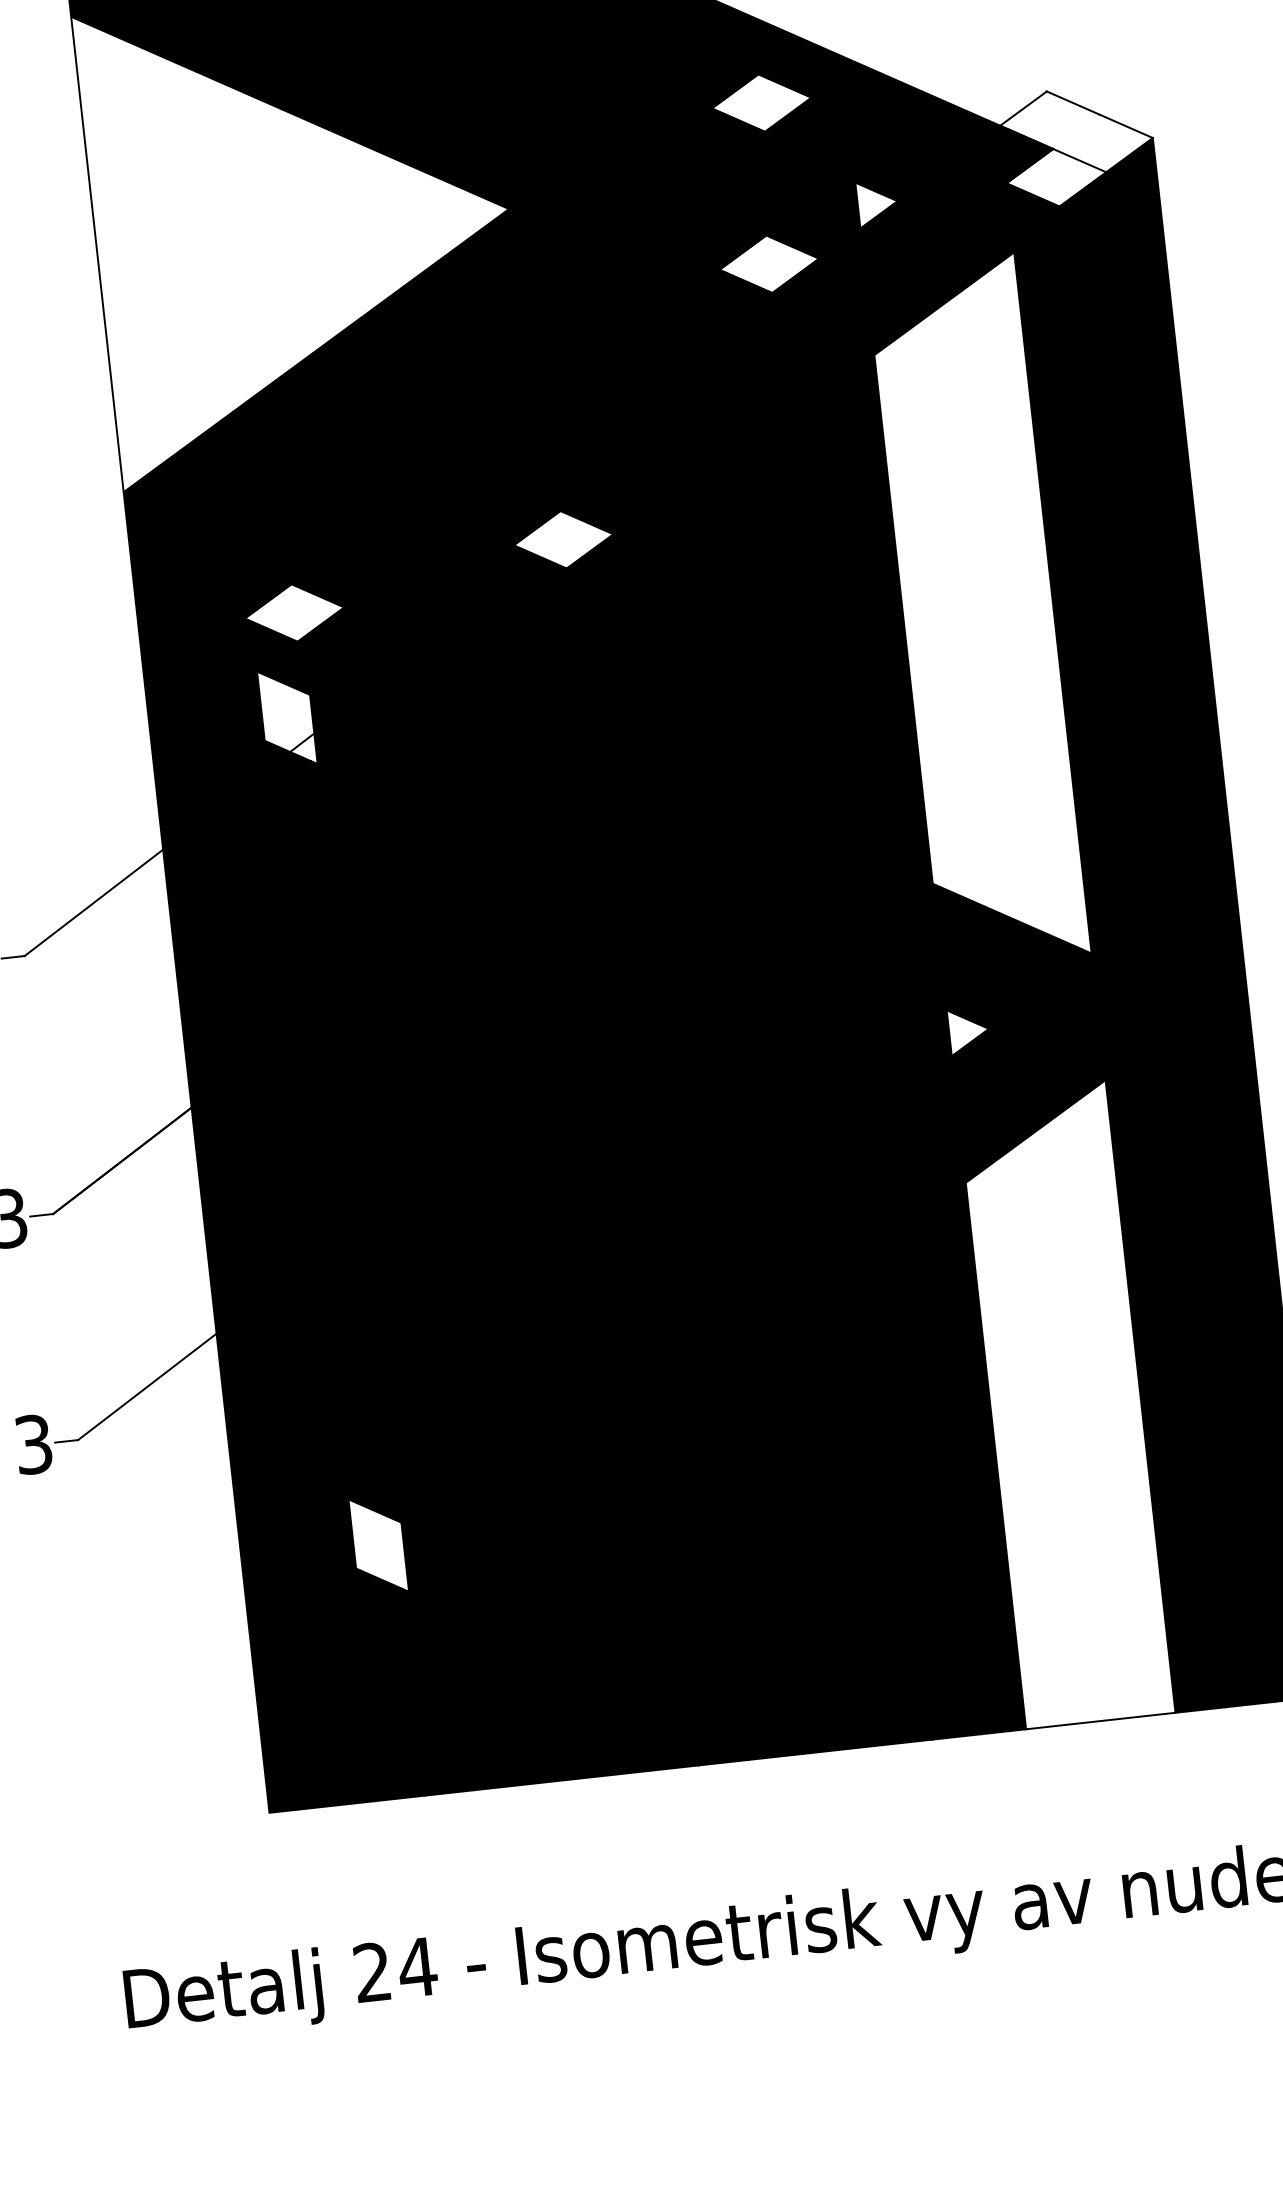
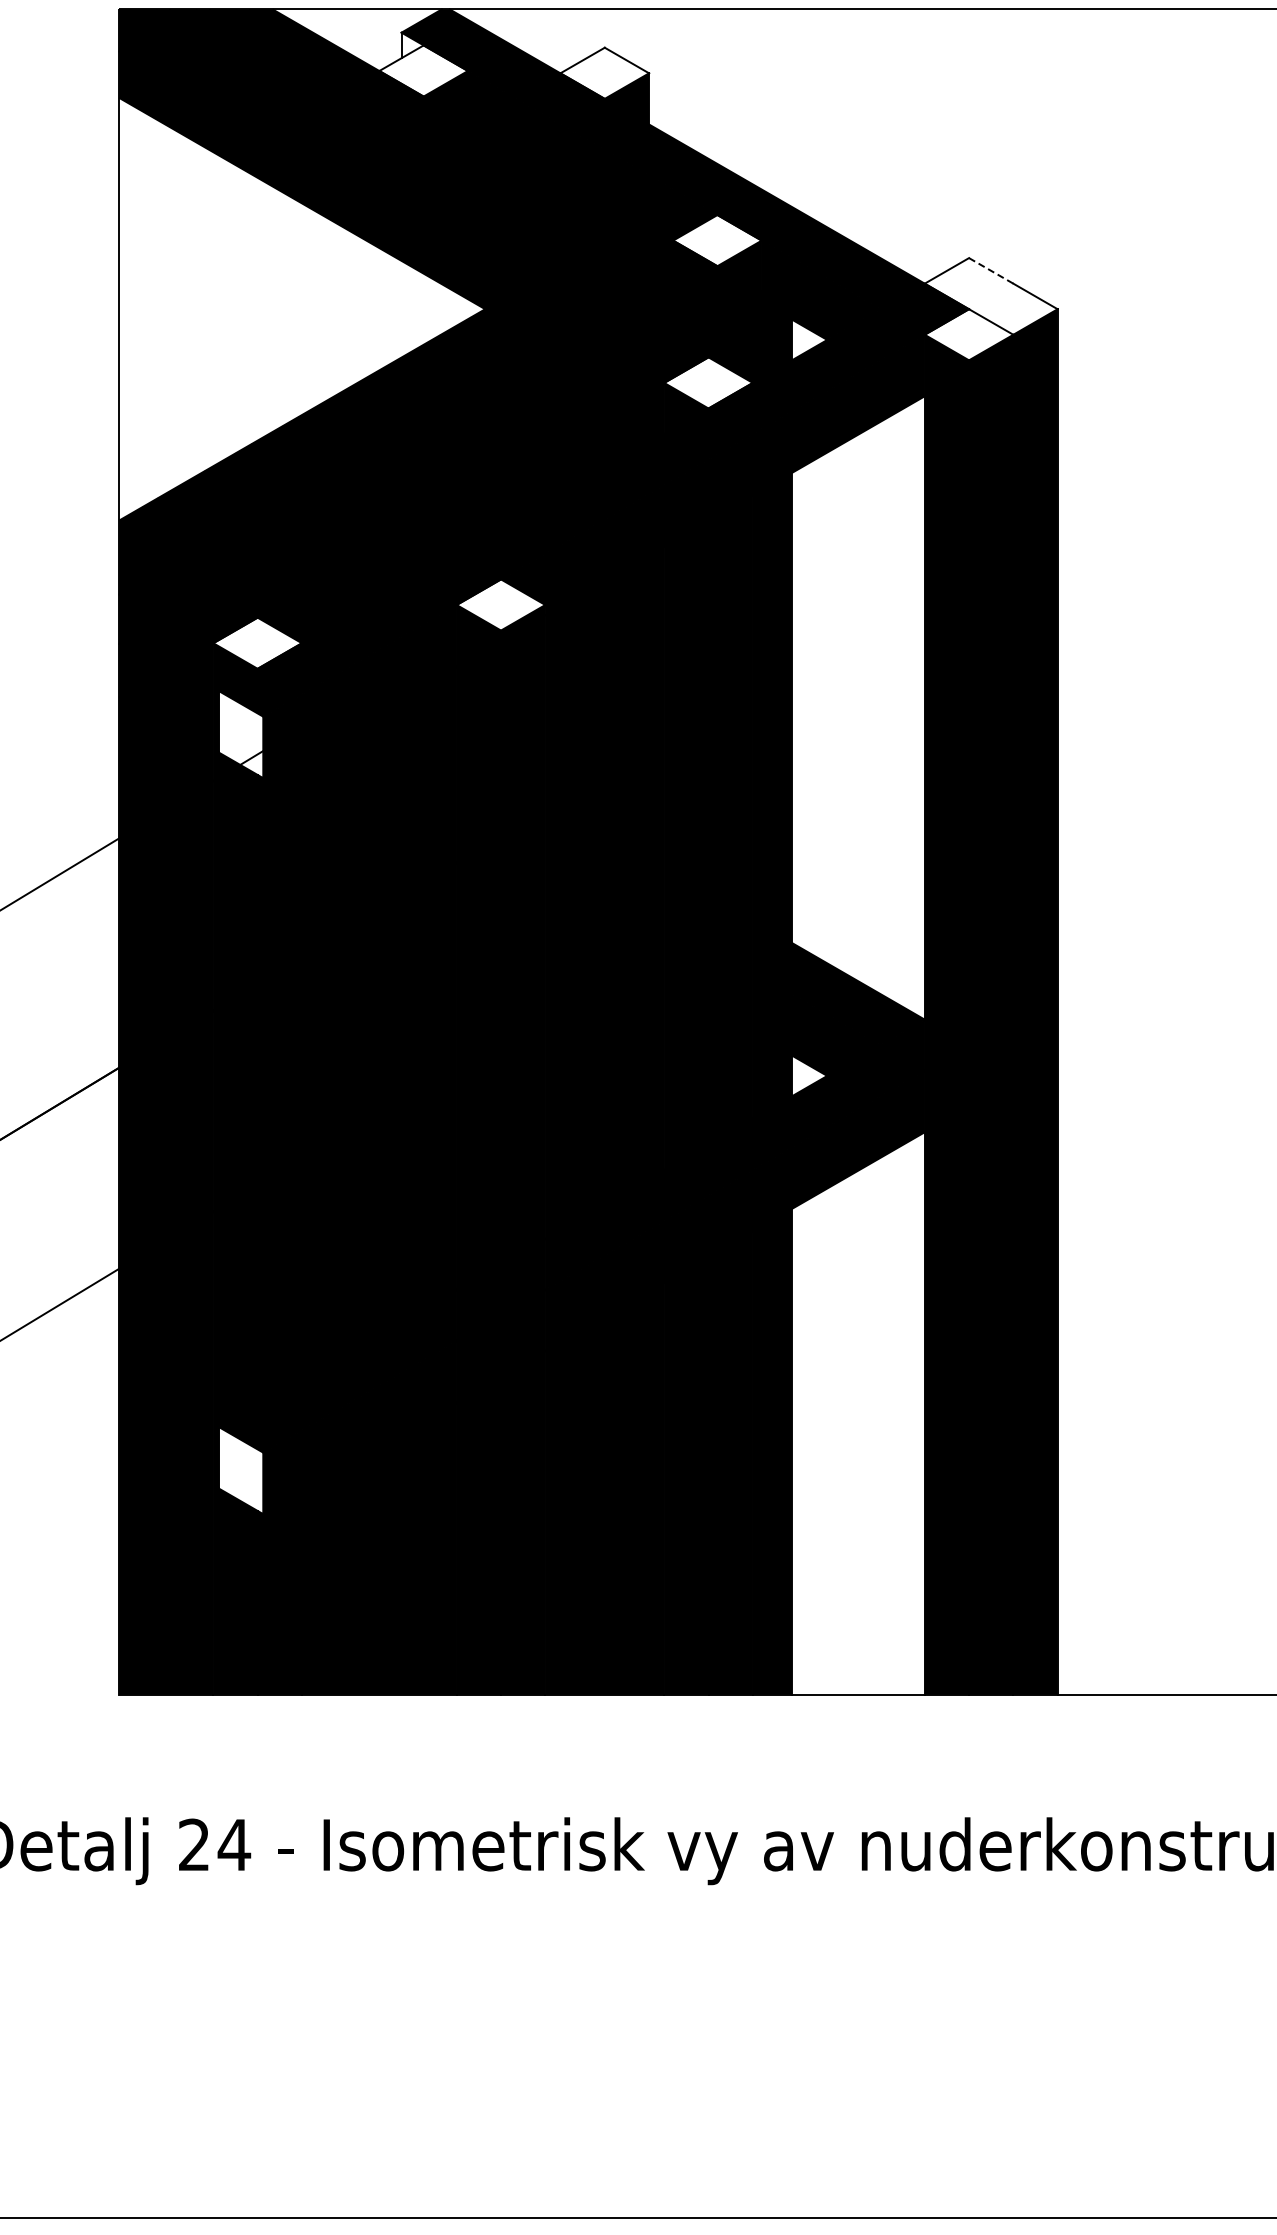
line: (1073, 102) -> (991, 270), solid -> dashed

